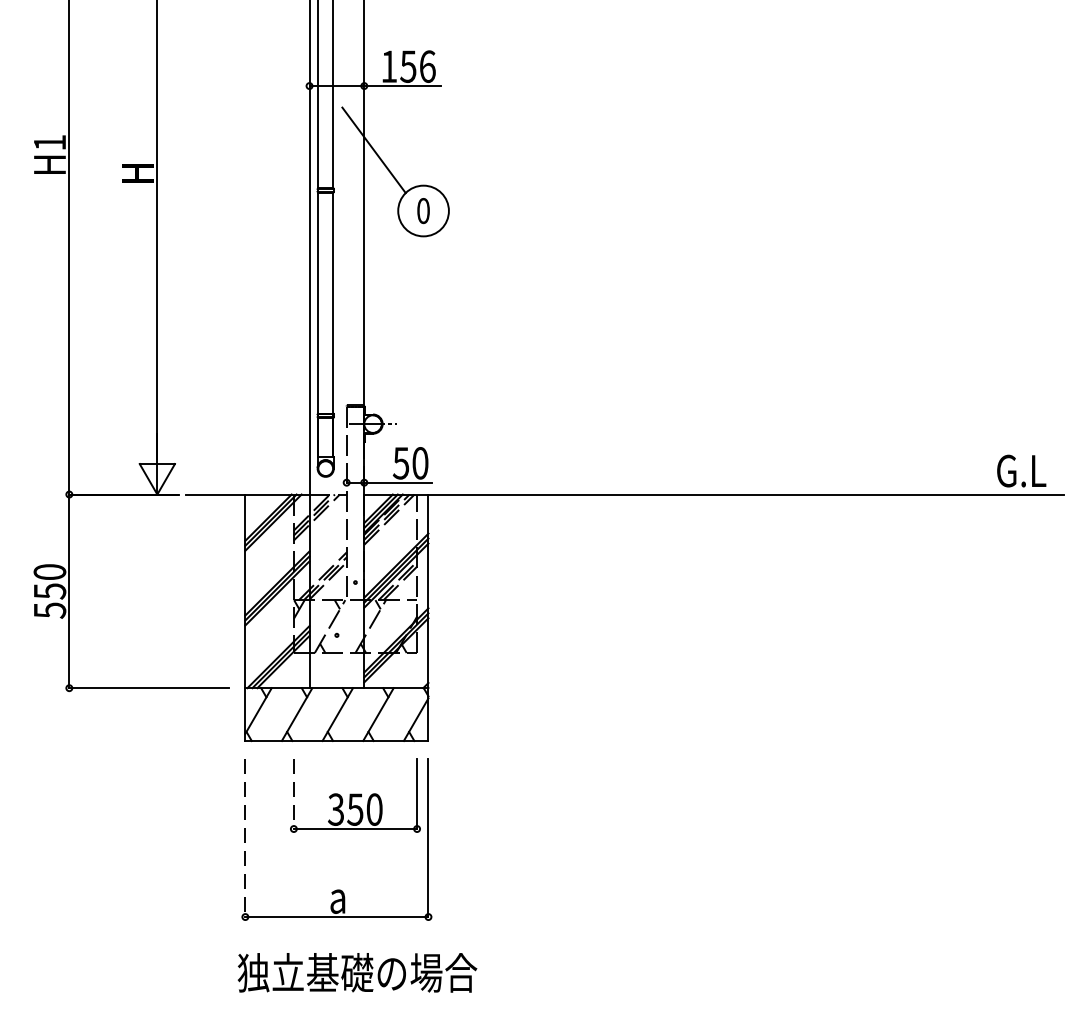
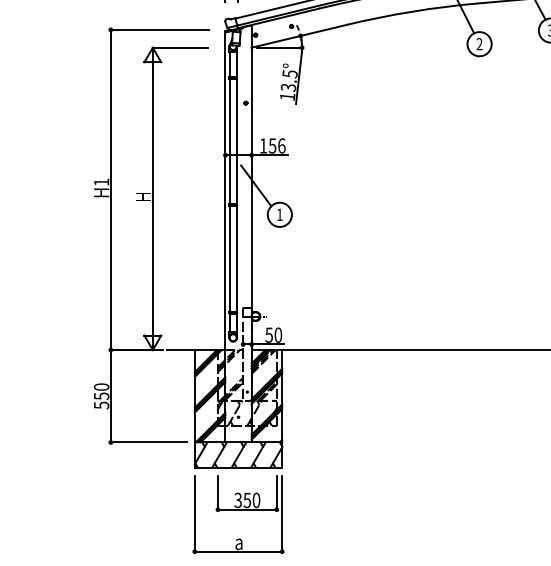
text: (422, 210) -> (279, 214), 0 -> 1
line: (292, 795) -> (217, 493), dashed -> solid
line: (244, 839) -> (194, 514), dashed -> solid

